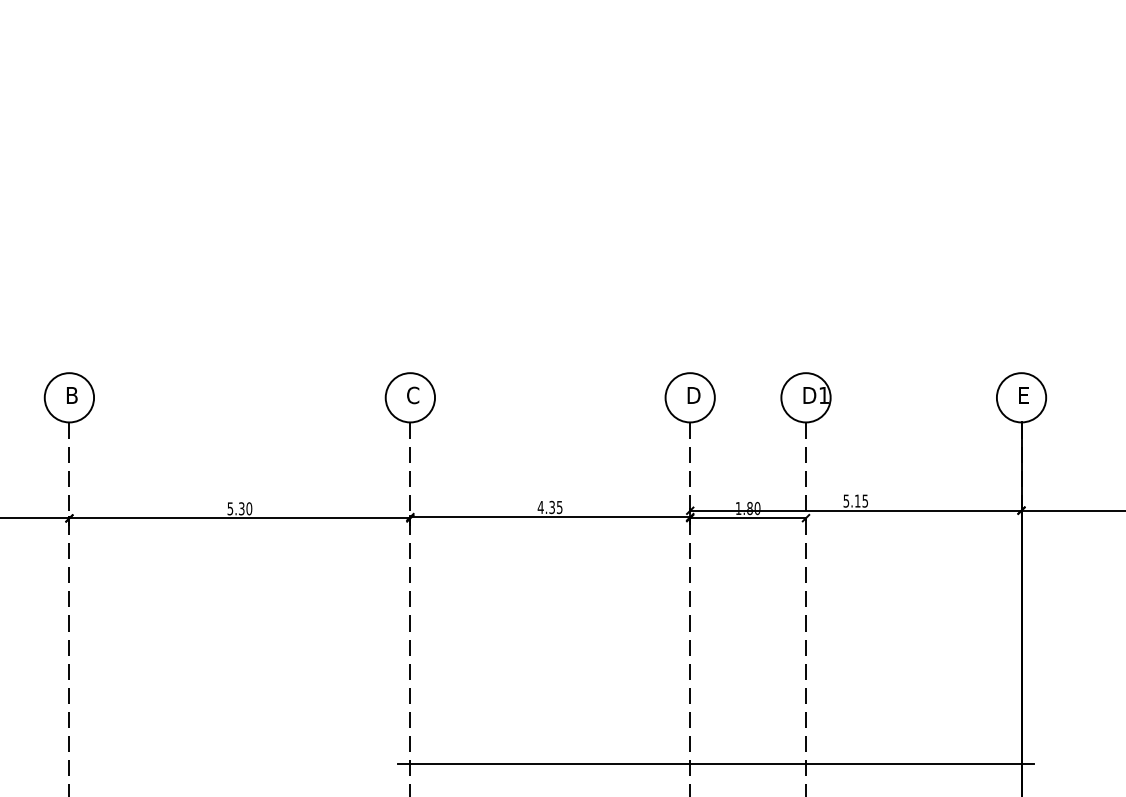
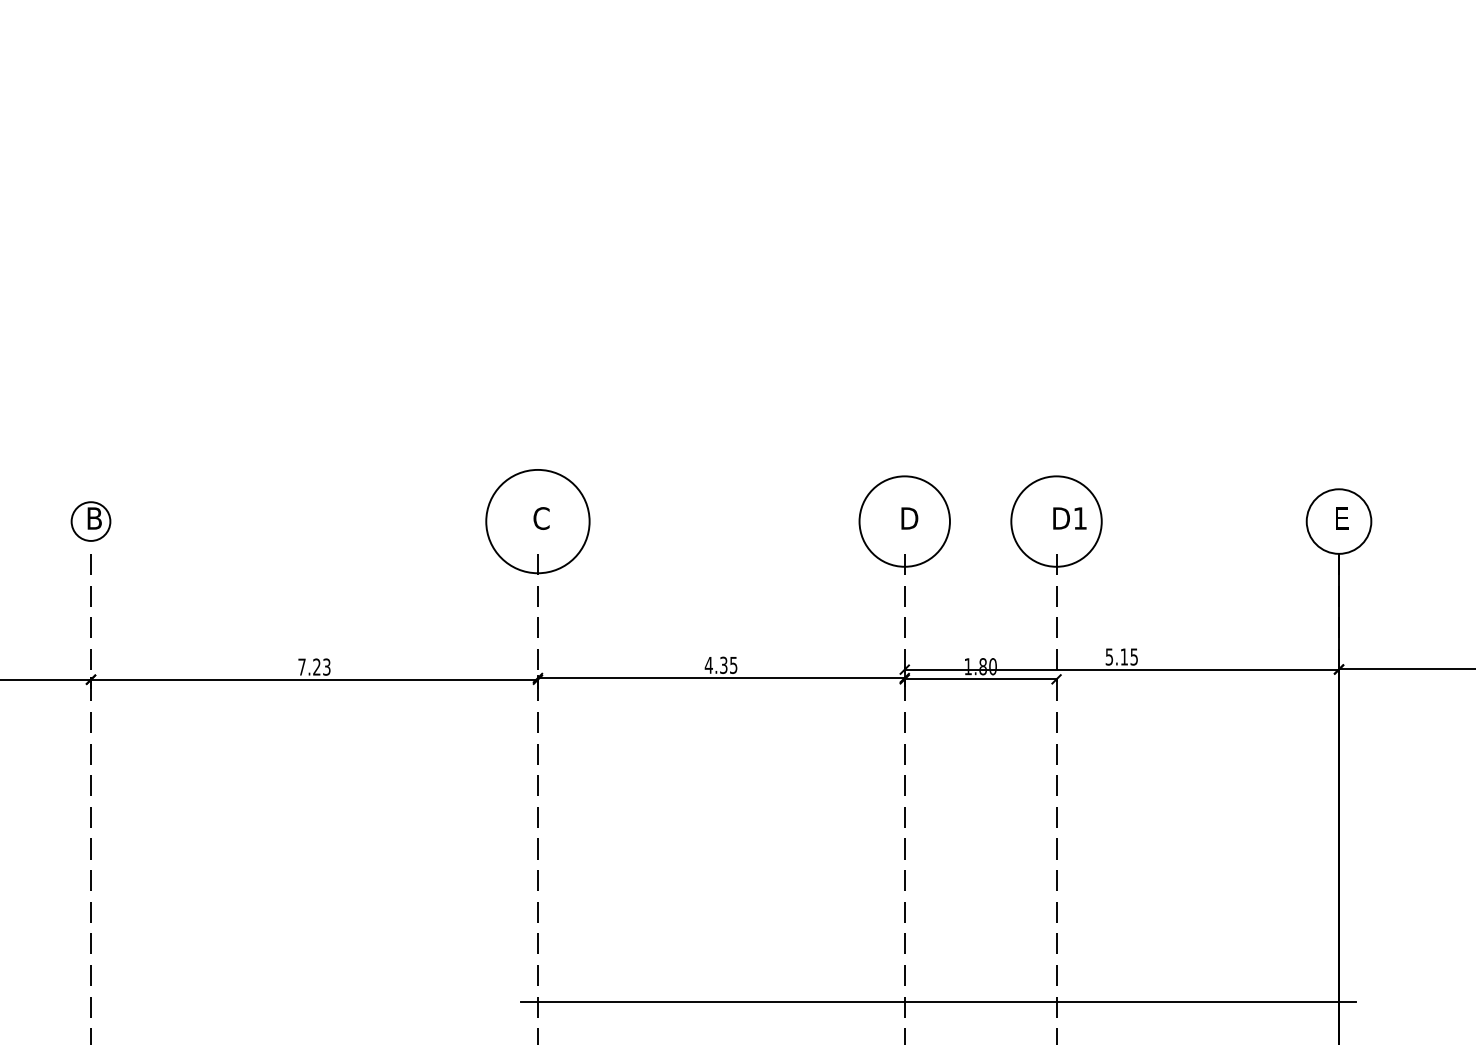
circle: (69, 397) -> (90, 521), size x0.6
circle: (410, 397) -> (537, 521), size x1.6
circle: (690, 397) -> (904, 521), size x1.4
circle: (805, 397) -> (1056, 521), size x1.4
text: (239, 508) -> (314, 666), 5.30 -> 7.23

